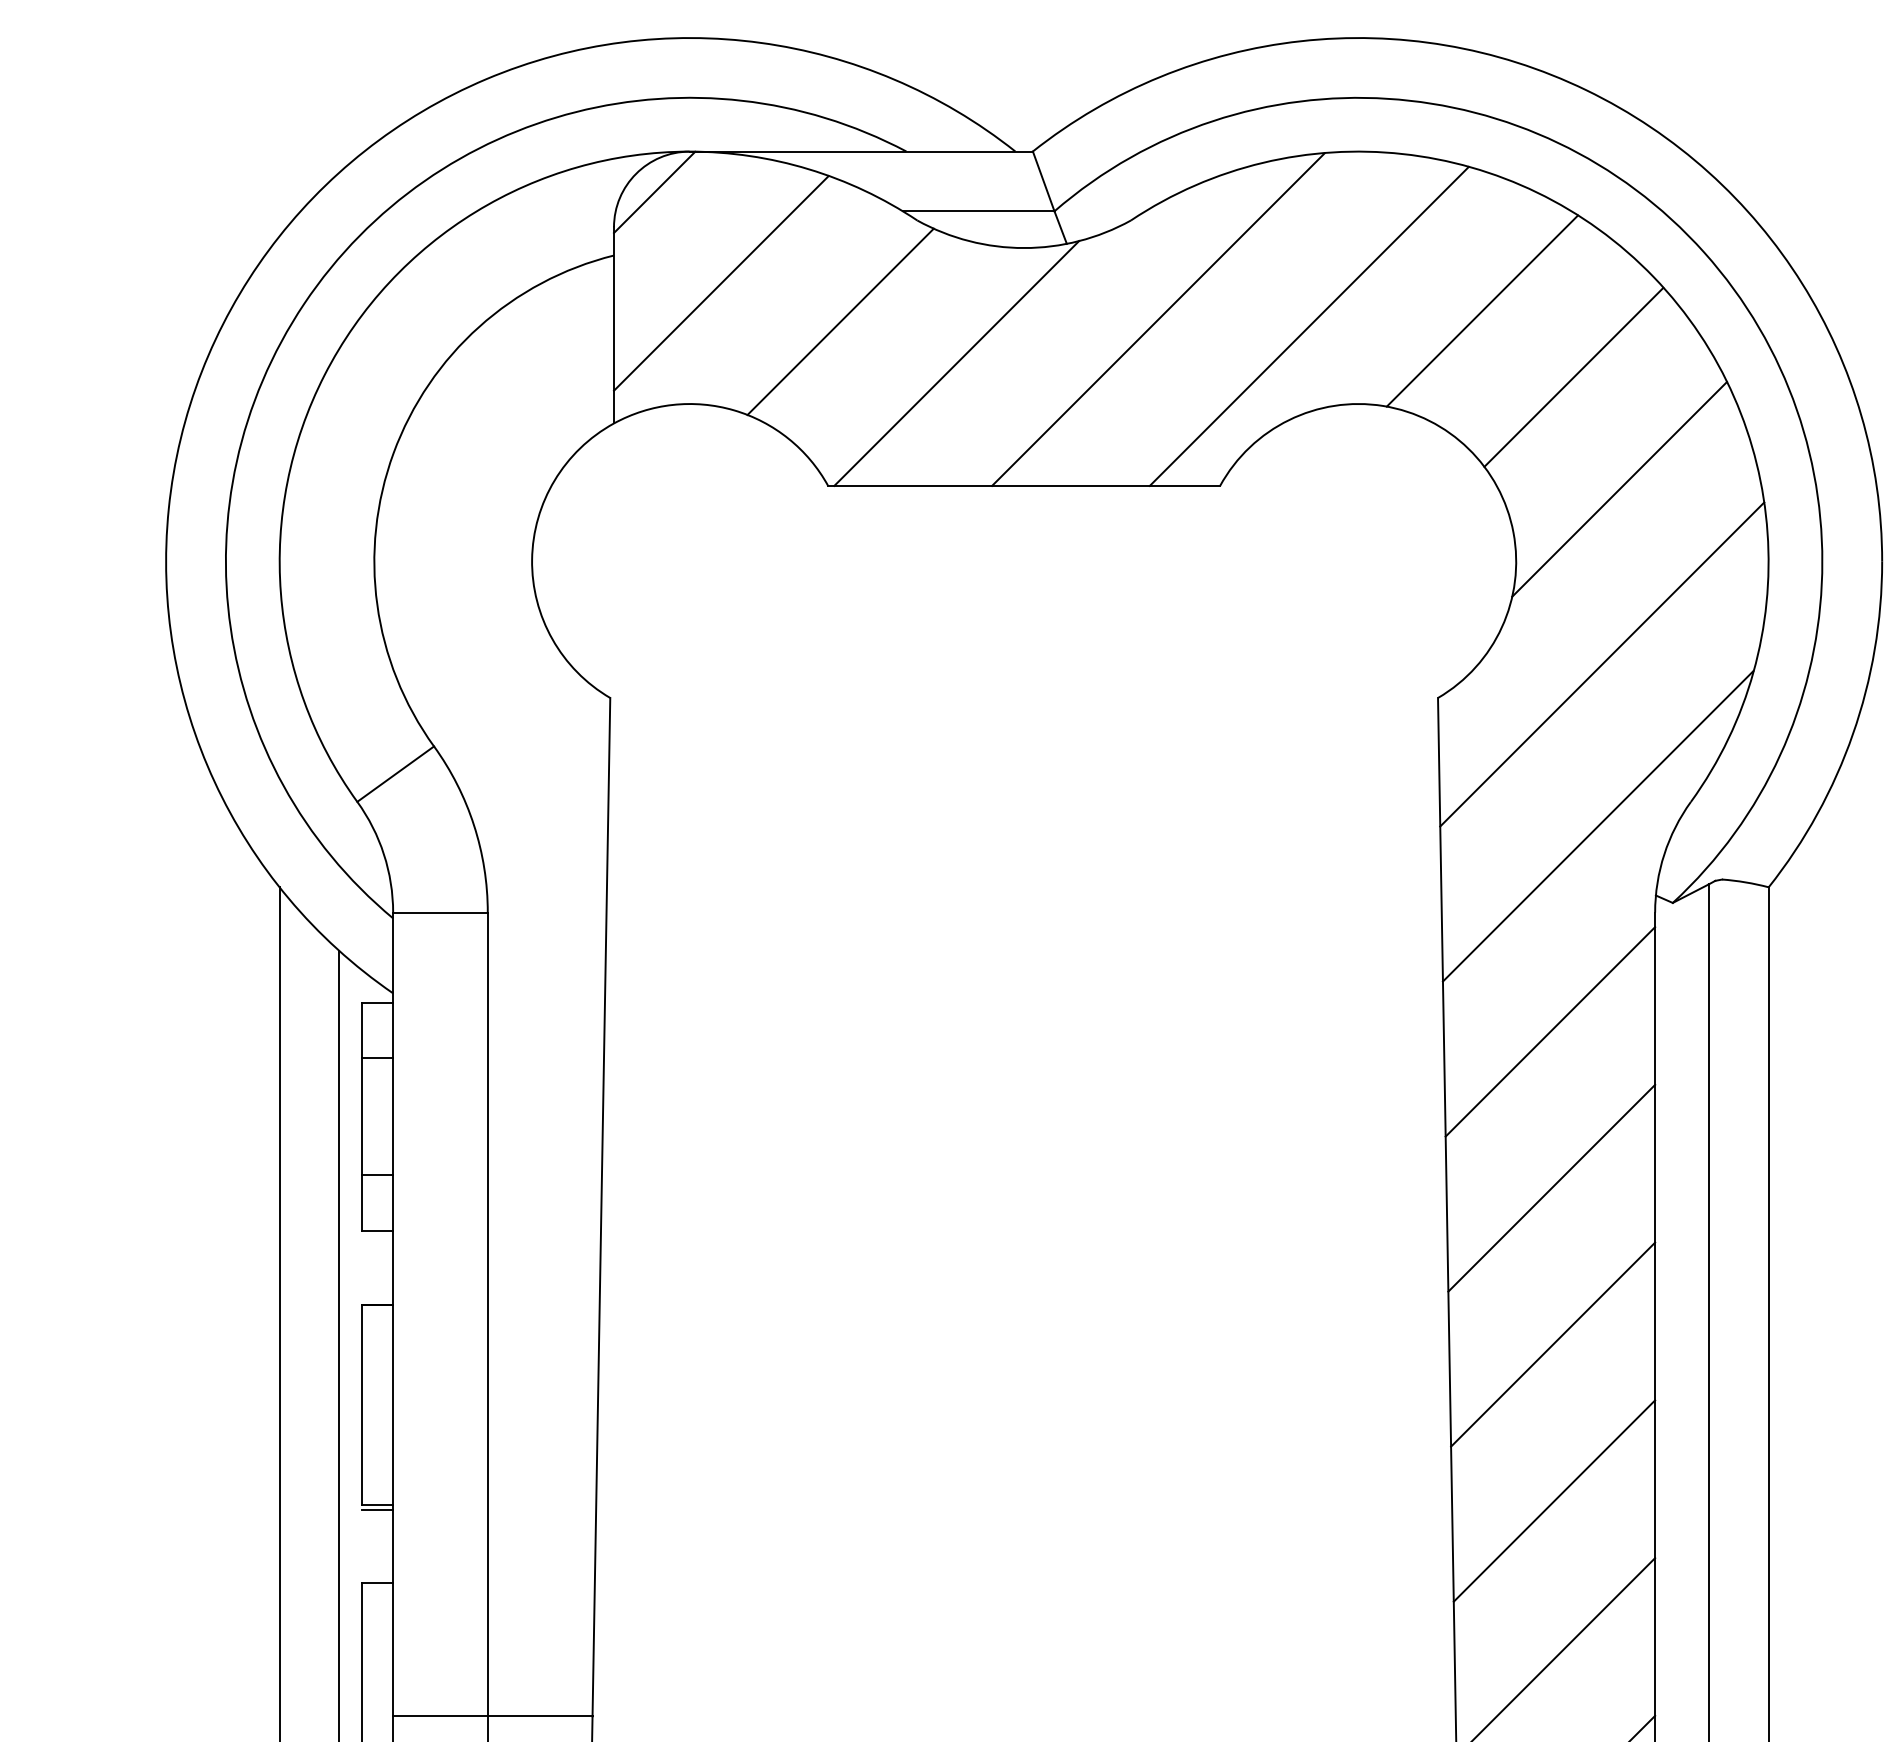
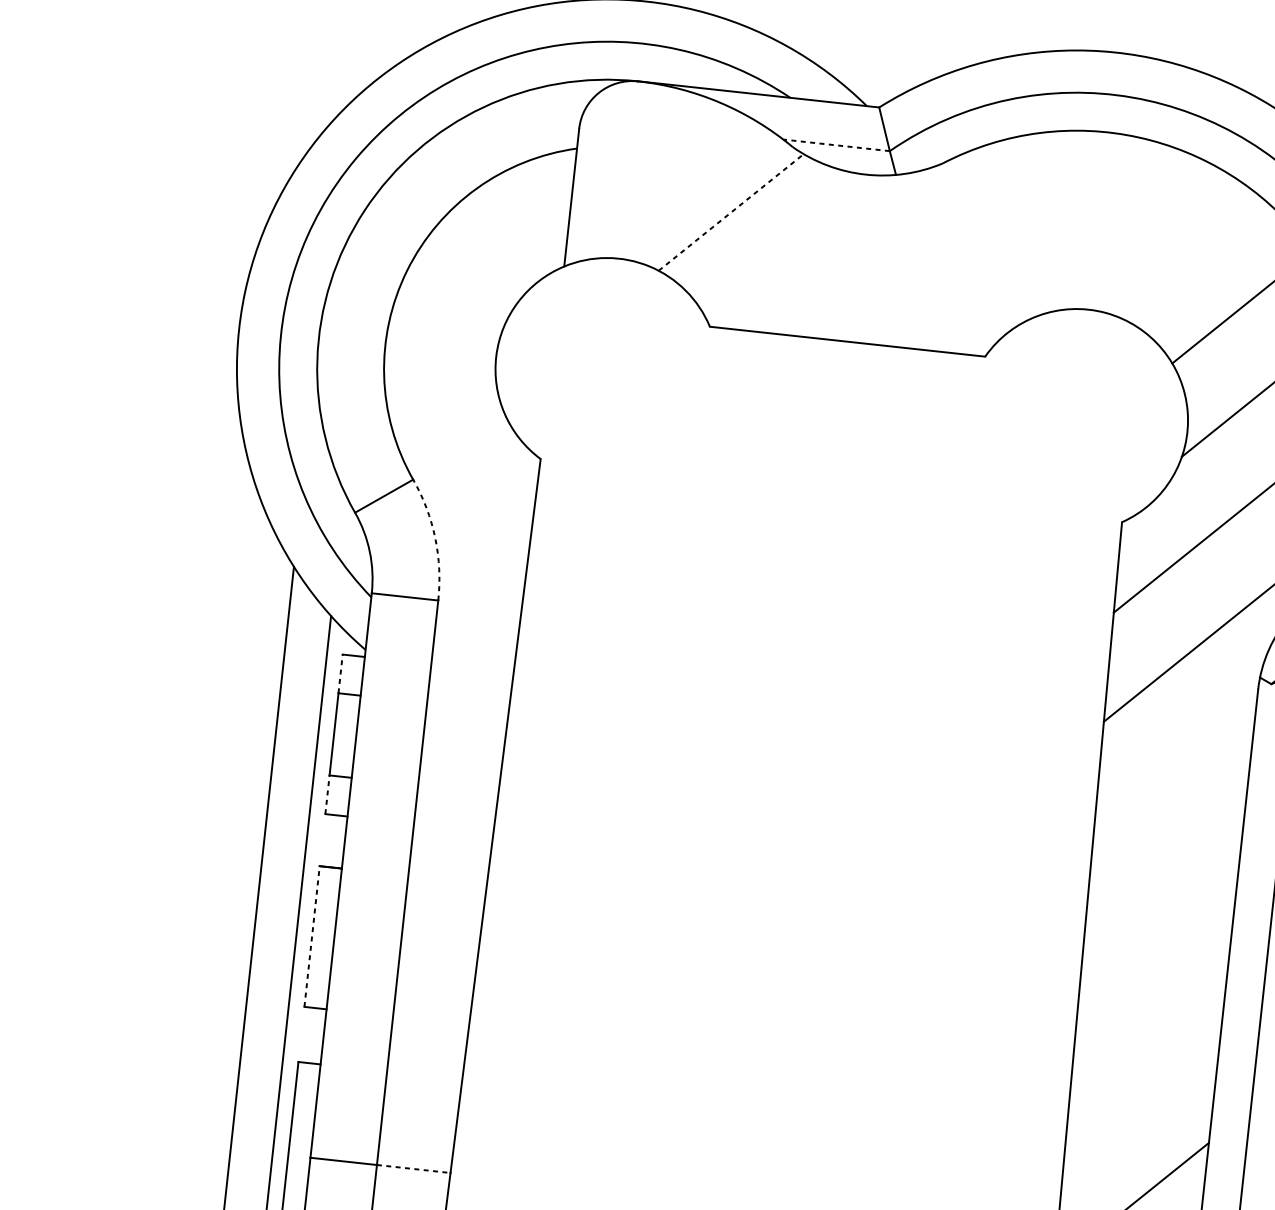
line: (654, 192) -> (610, 107), removed
line: (978, 211) -> (836, 145), solid -> dashed
line: (721, 283) -> (650, 176), removed
line: (1482, 310) -> (1182, 253), removed
line: (1158, 319) -> (954, 235), removed
line: (840, 321) -> (731, 212), solid -> dashed
line: (1308, 325) -> (1059, 250), removed
line: (956, 363) -> (809, 250), removed
arc: (474, 825) -> (435, 538), solid -> dashed
line: (361, 1030) -> (340, 673), solid -> dashed
line: (1550, 1031) -> (1175, 765), removed
line: (1551, 1187) -> (1164, 874), removed
line: (361, 1202) -> (327, 794), solid -> dashed
line: (1553, 1344) -> (1153, 985), removed
line: (361, 1404) -> (312, 936), solid -> dashed
line: (1554, 1500) -> (1142, 1094), removed
line: (377, 1509) -> (315, 1011), removed
line: (540, 1716) -> (413, 1169), solid -> dashed

